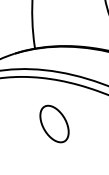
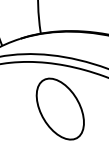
part: (54, 123) -> (60, 108), size x1.67

